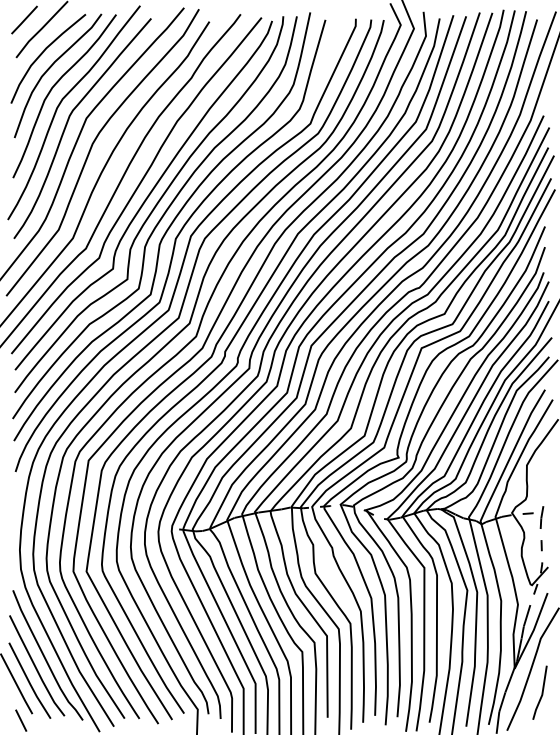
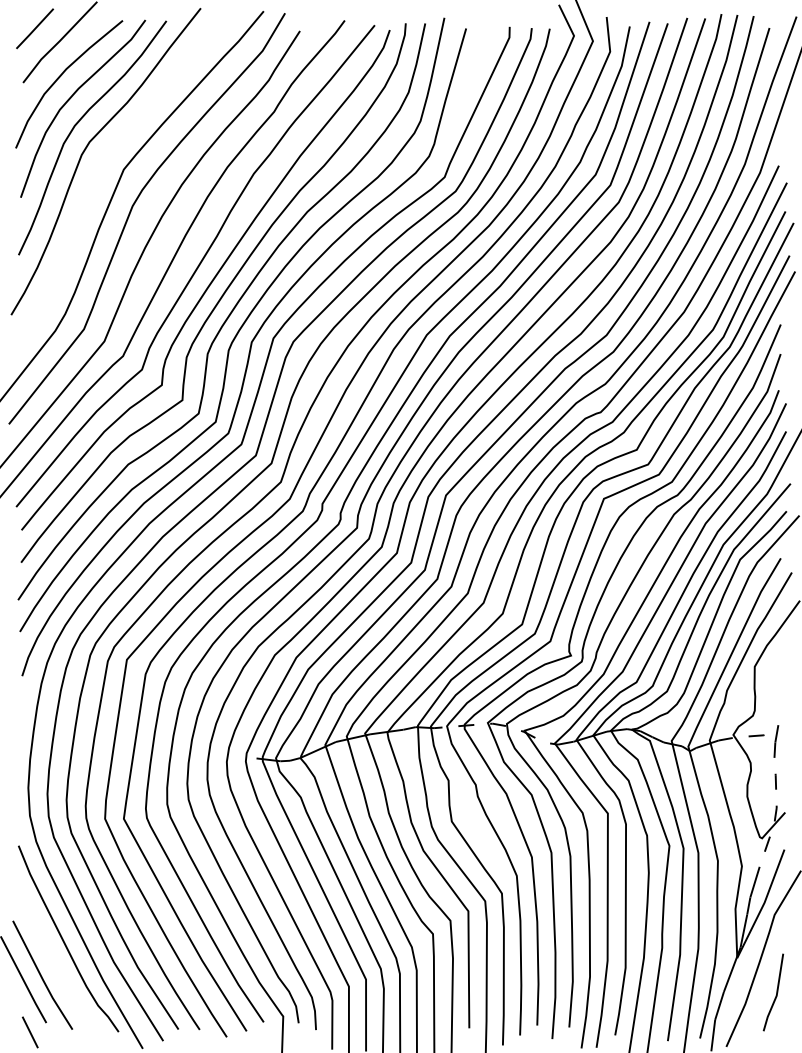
curve: (68, 122) -> (98, 175), removed
line: (36, 666) -> (52, 954), removed

